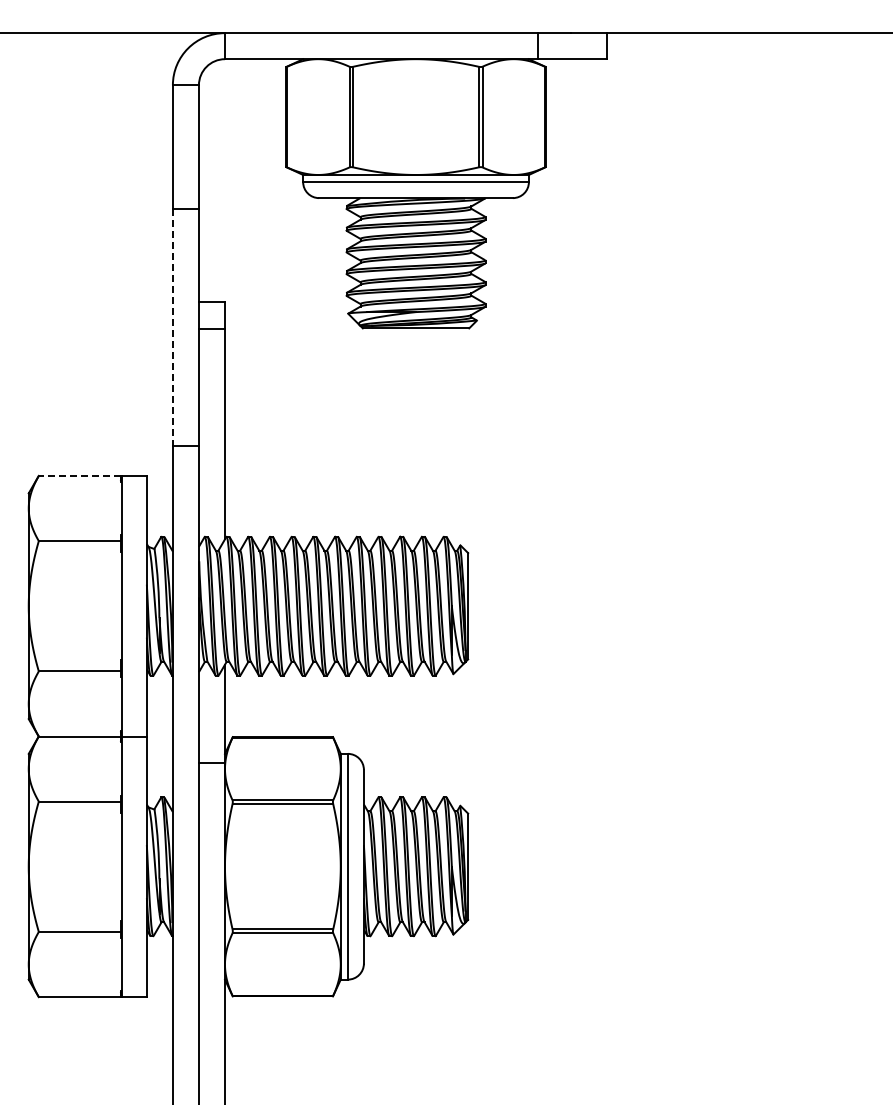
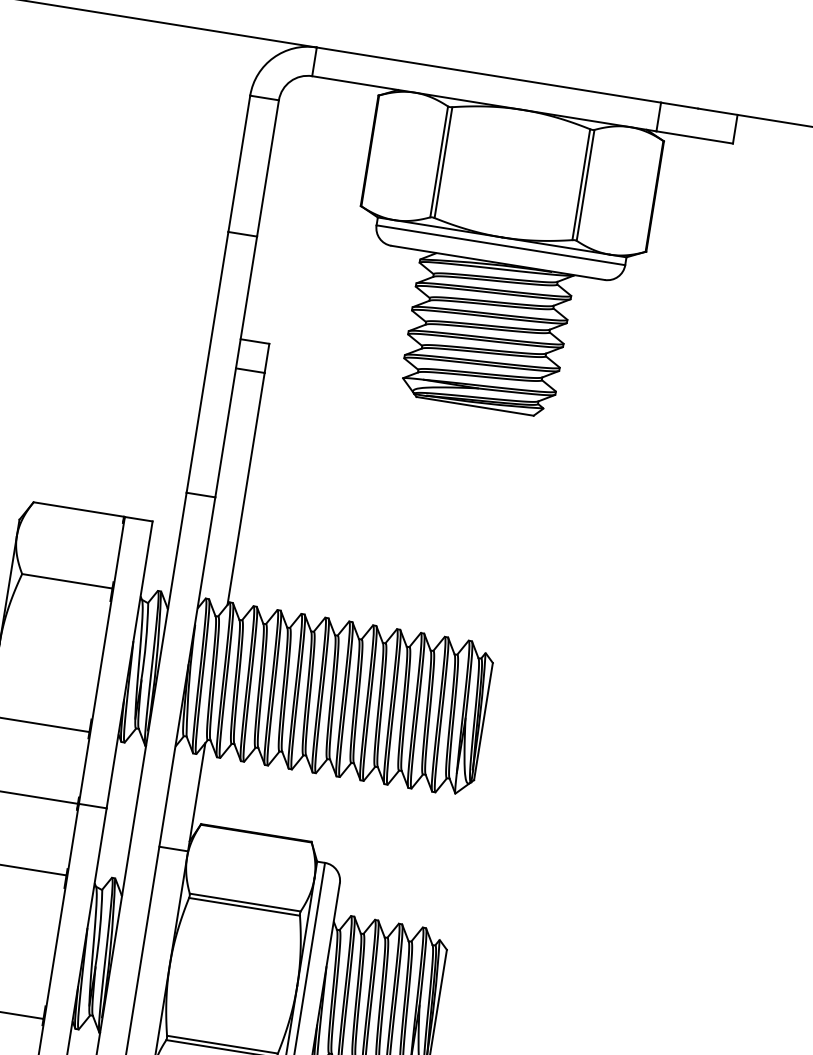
line: (172, 327) -> (207, 362), dashed -> solid
line: (79, 475) -> (78, 509), dashed -> solid

